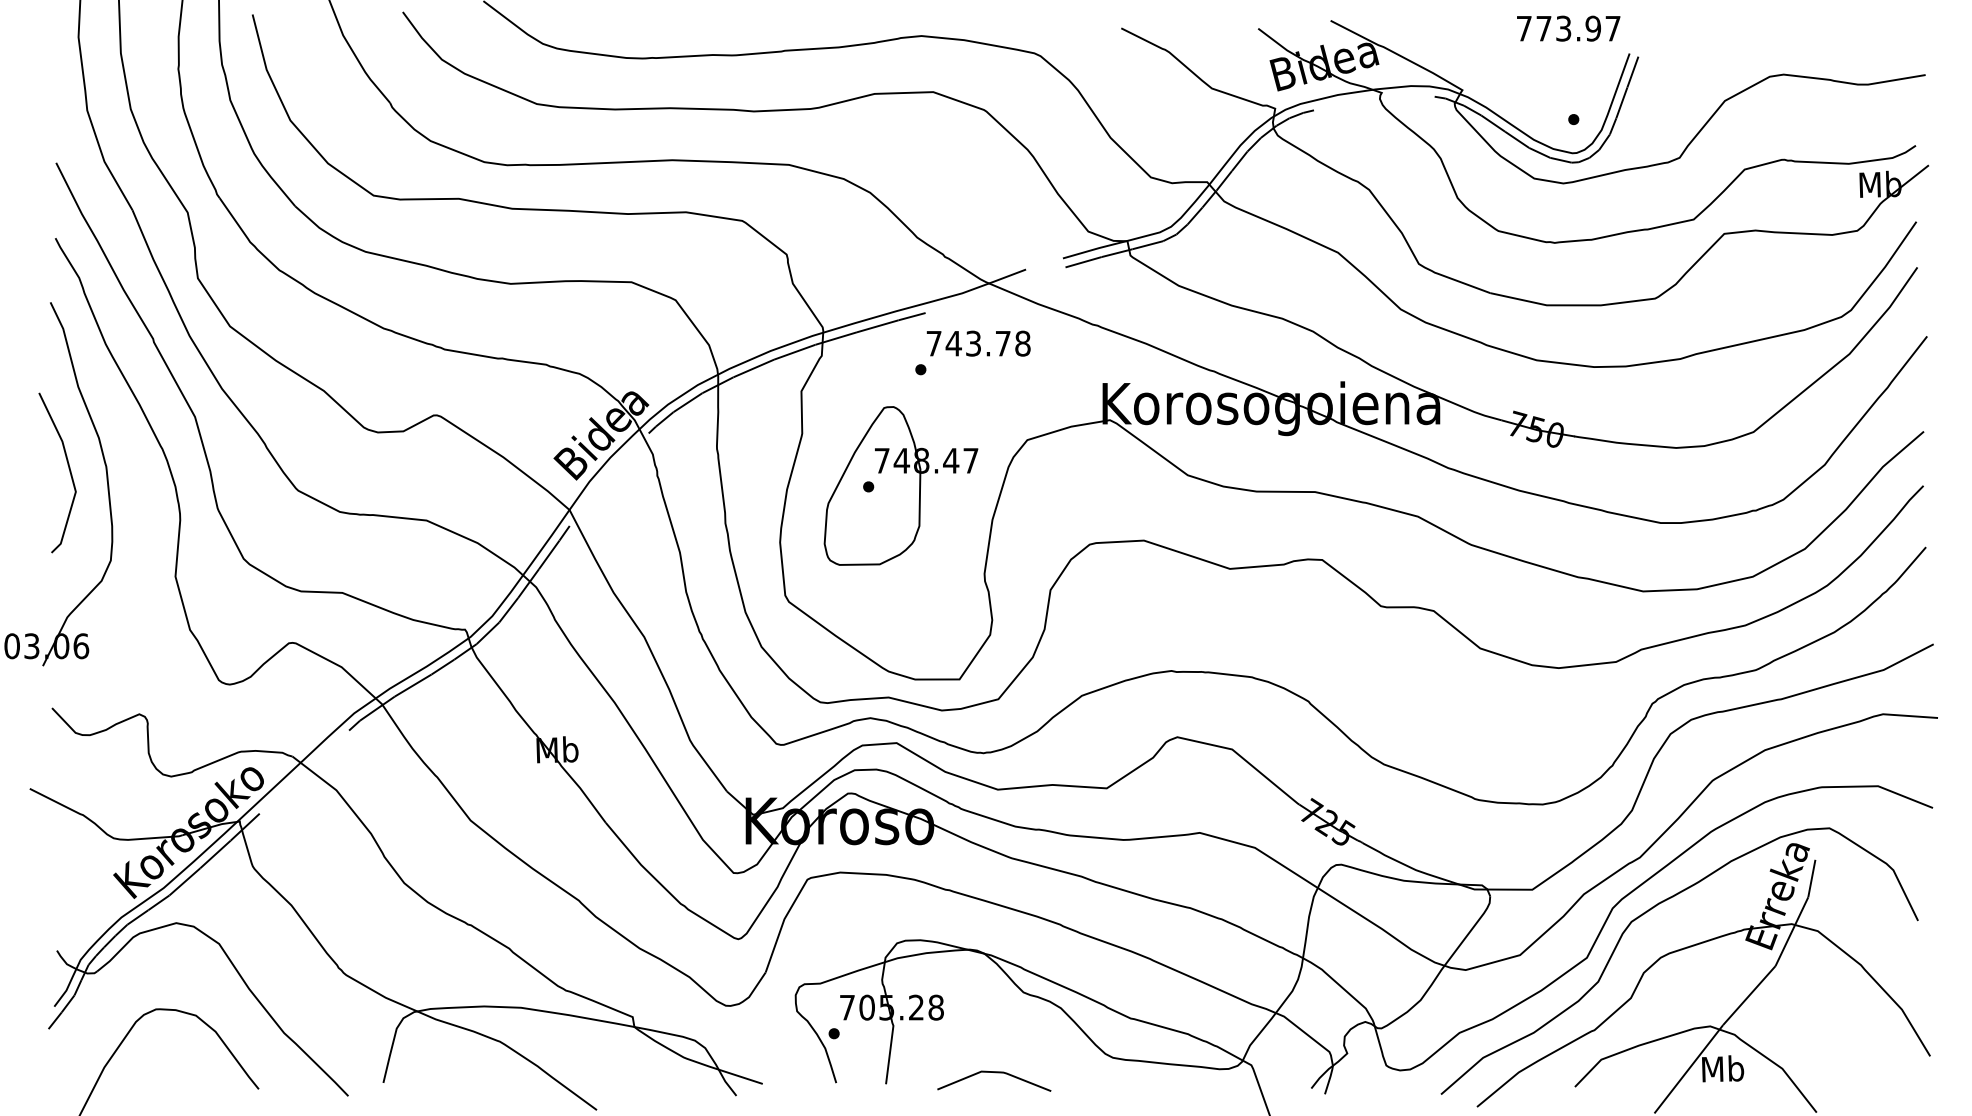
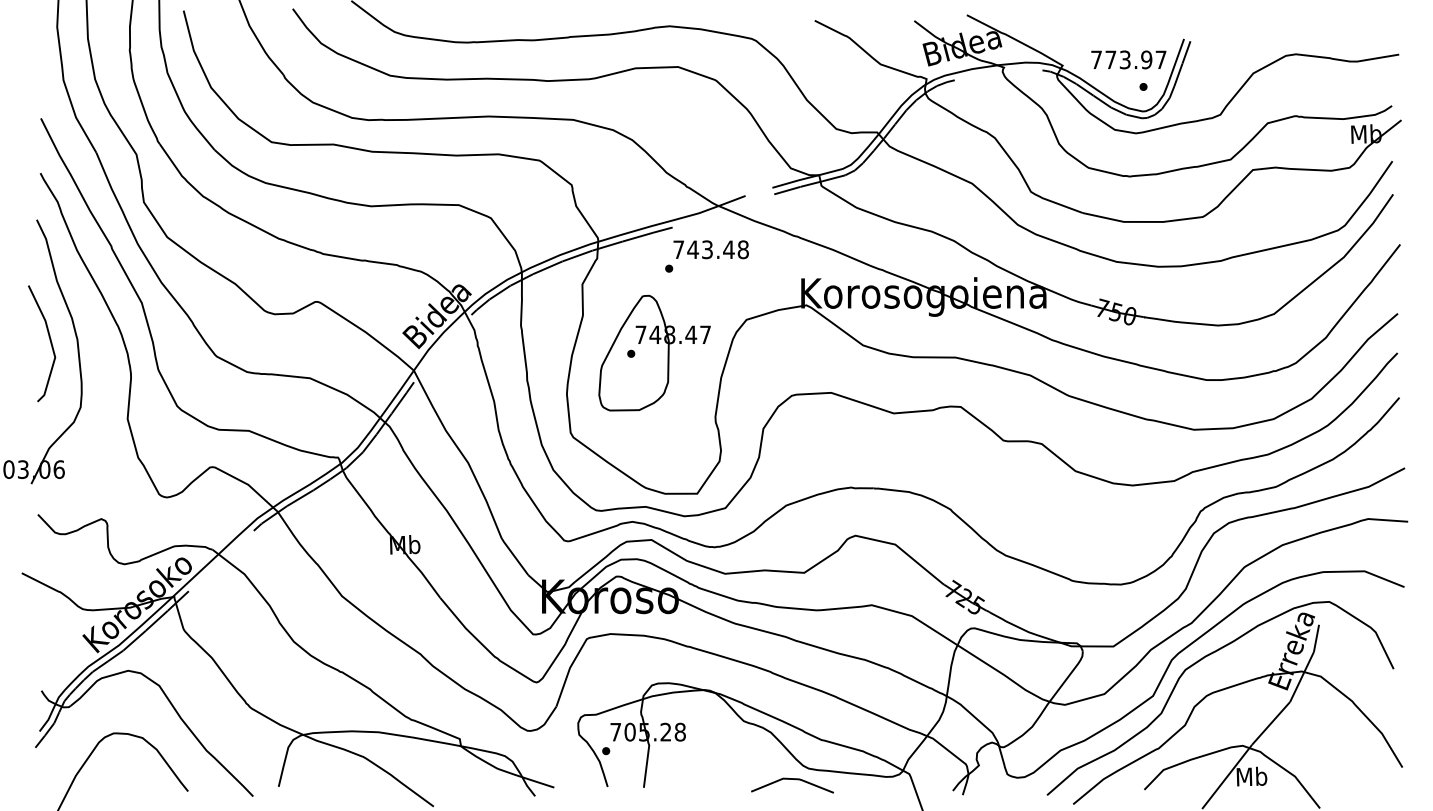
text: (1568, 28) -> (1128, 59), moved
text: (1002, 343) -> (728, 249), 743.78 -> 743.48
curve: (998, 1074) -> (795, 780), moved

